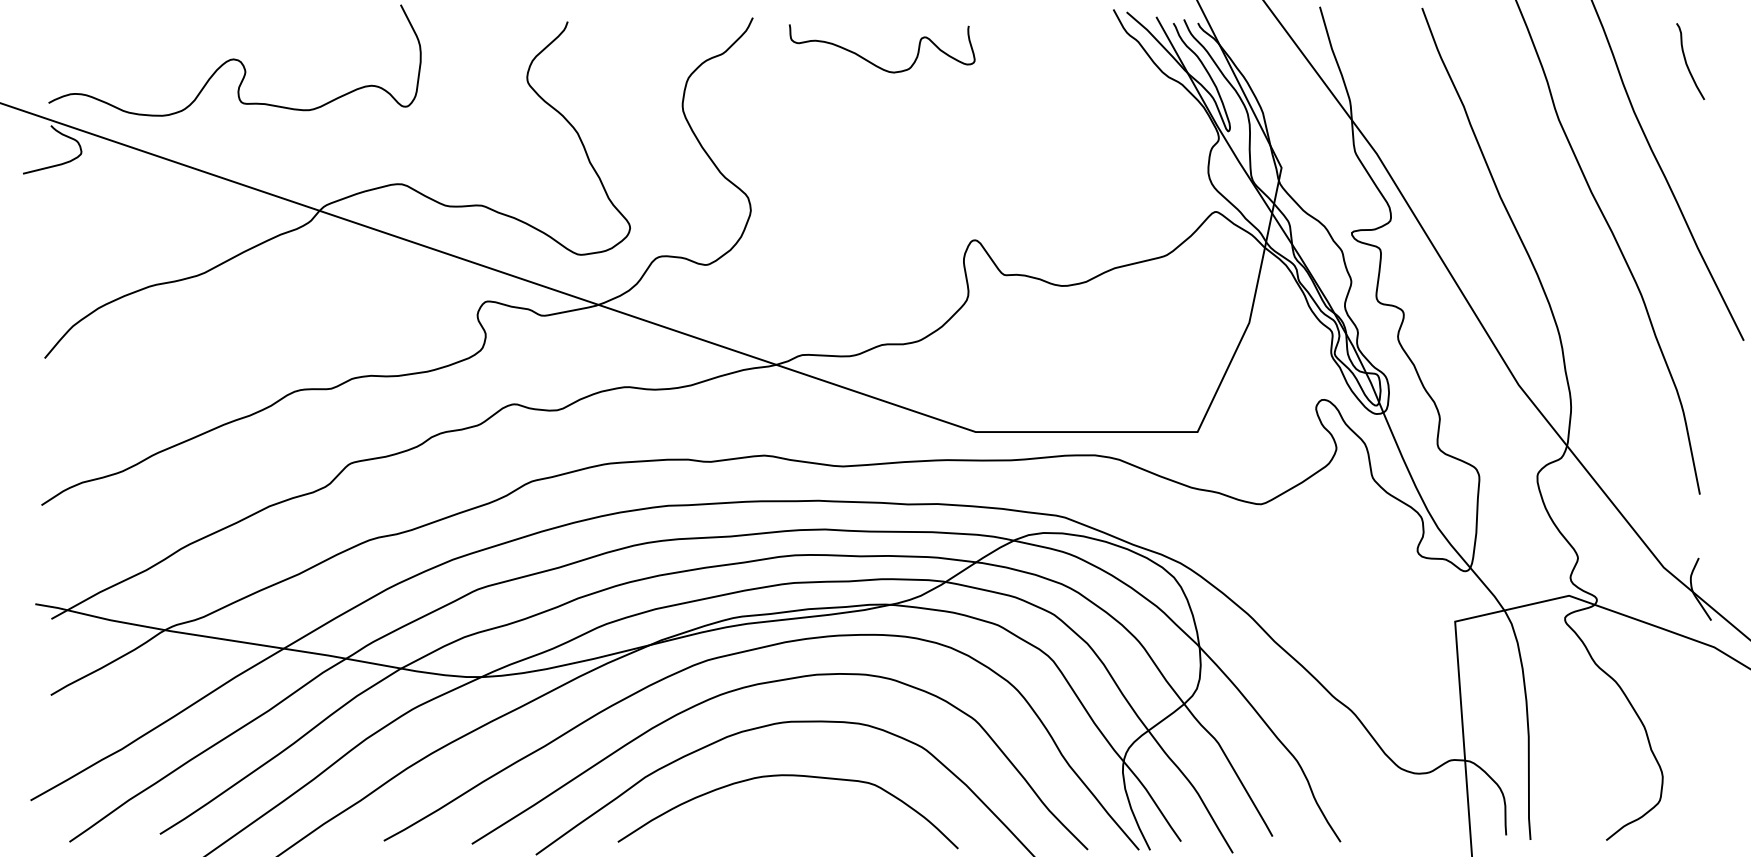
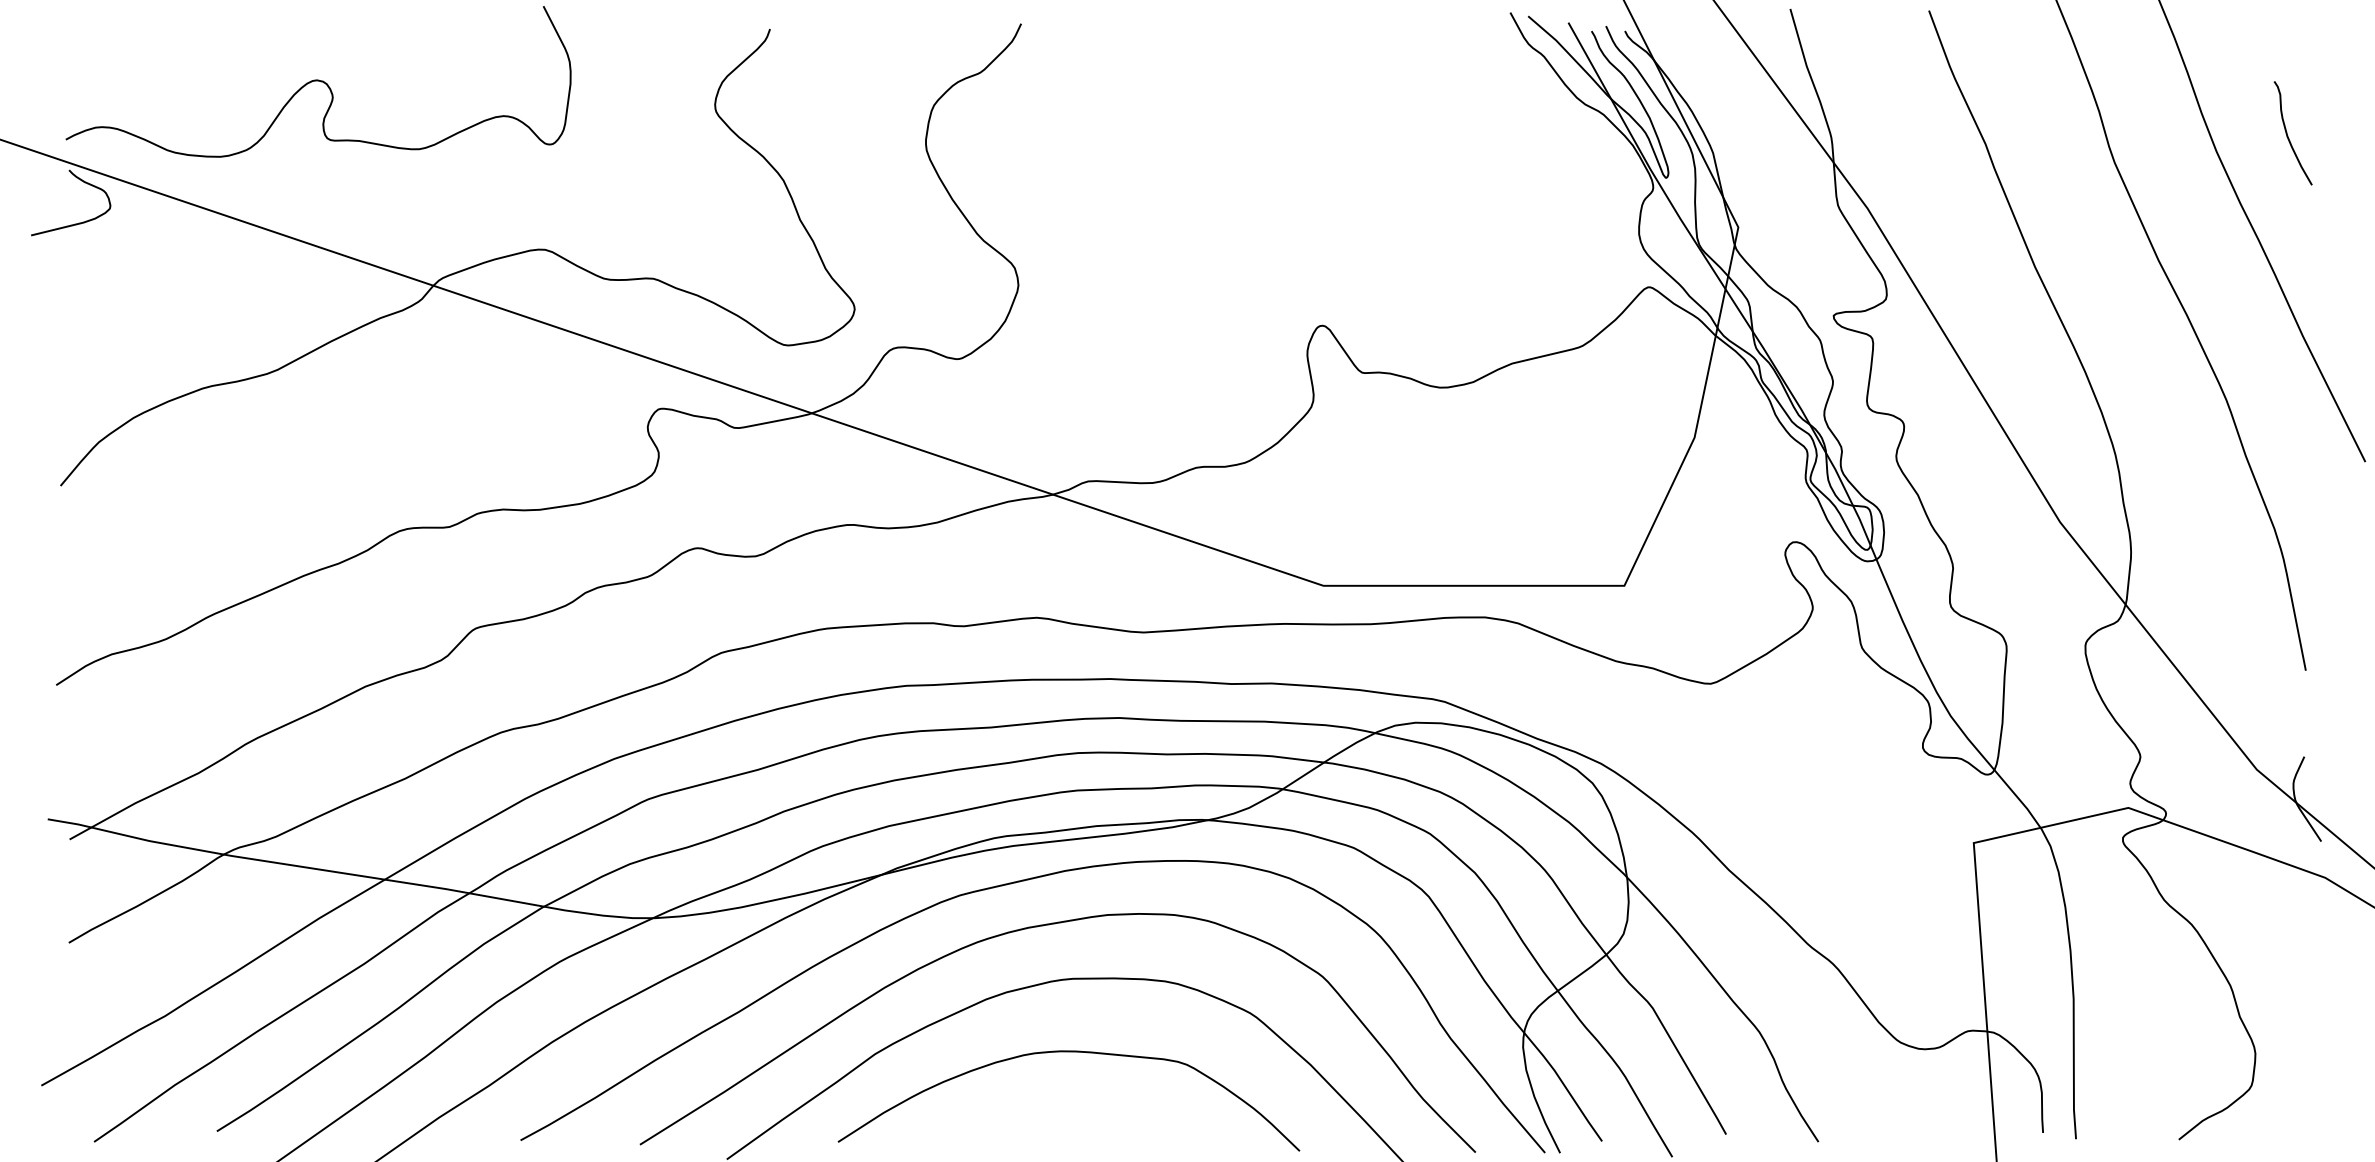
curve: (873, 63) -> (1184, 85), removed
curve: (1687, 63) -> (2288, 135), moved

